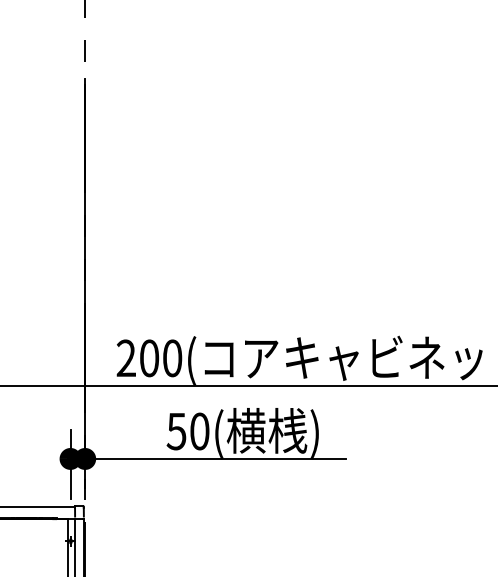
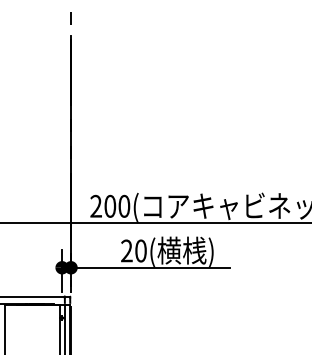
text: (176, 430) -> (126, 250), 50( -> 20(

